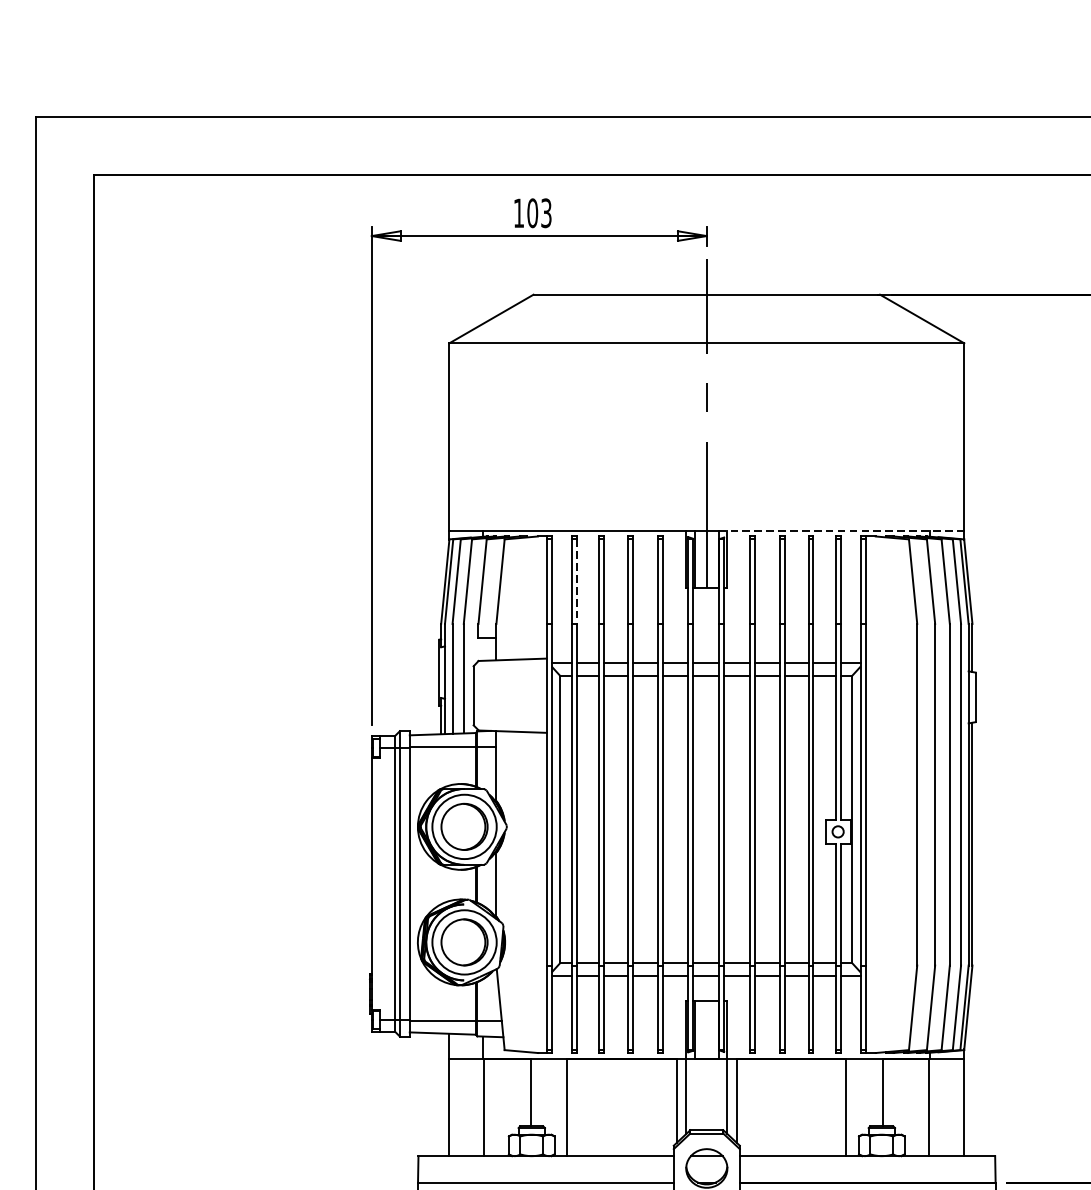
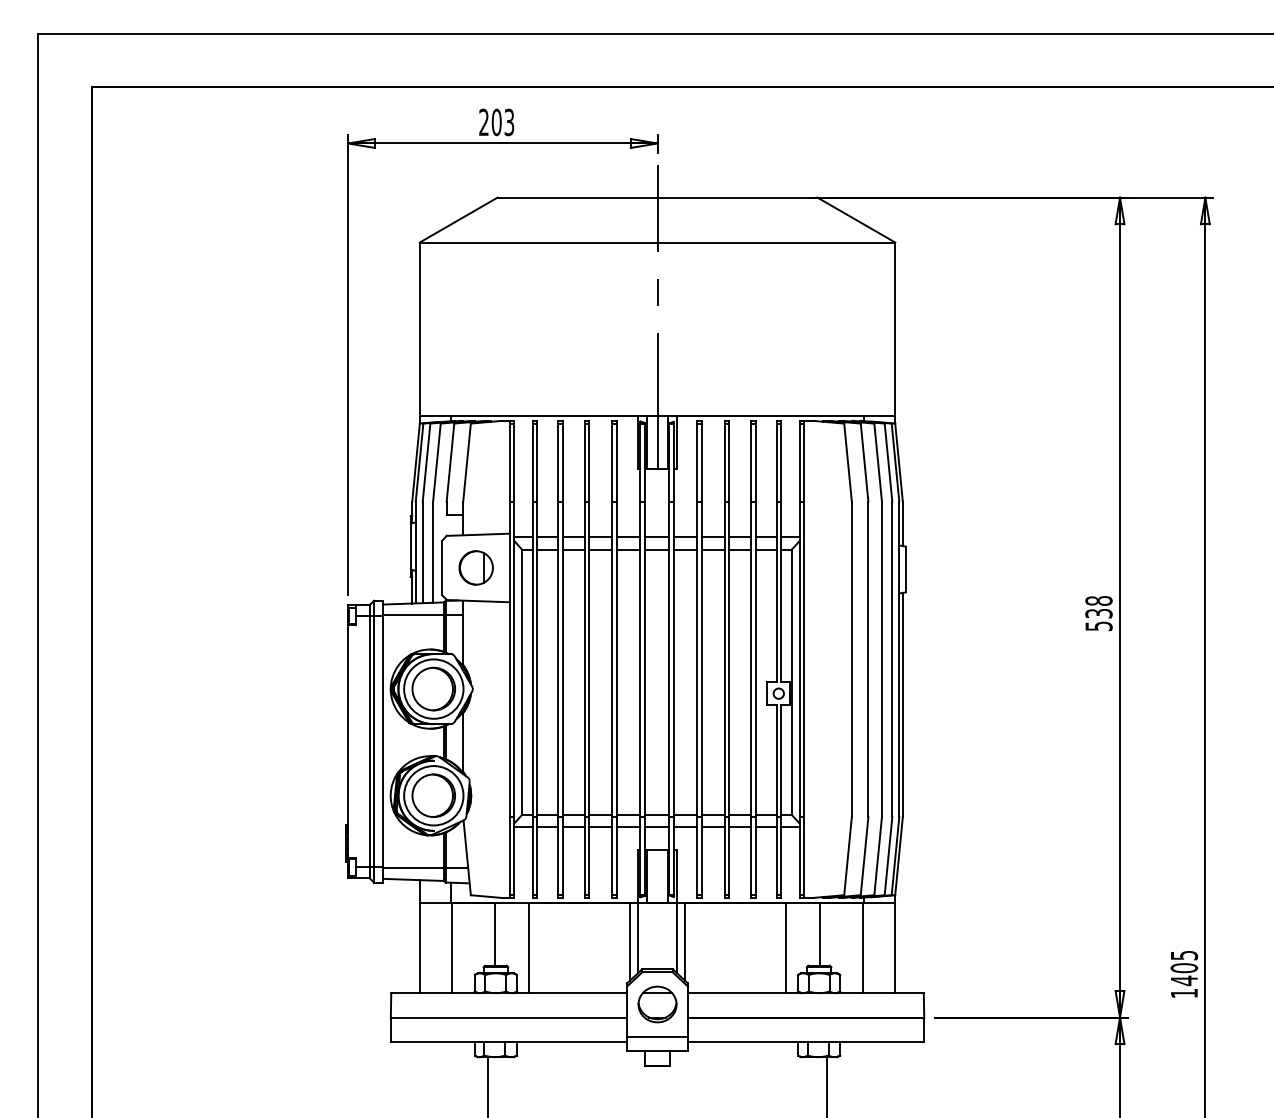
text: (518, 212) -> (483, 121), 103 -> 203
line: (842, 530) -> (782, 415), dashed -> solid
line: (576, 582) -> (537, 463), dashed -> solid
part: (509, 695) -> (475, 567), added

